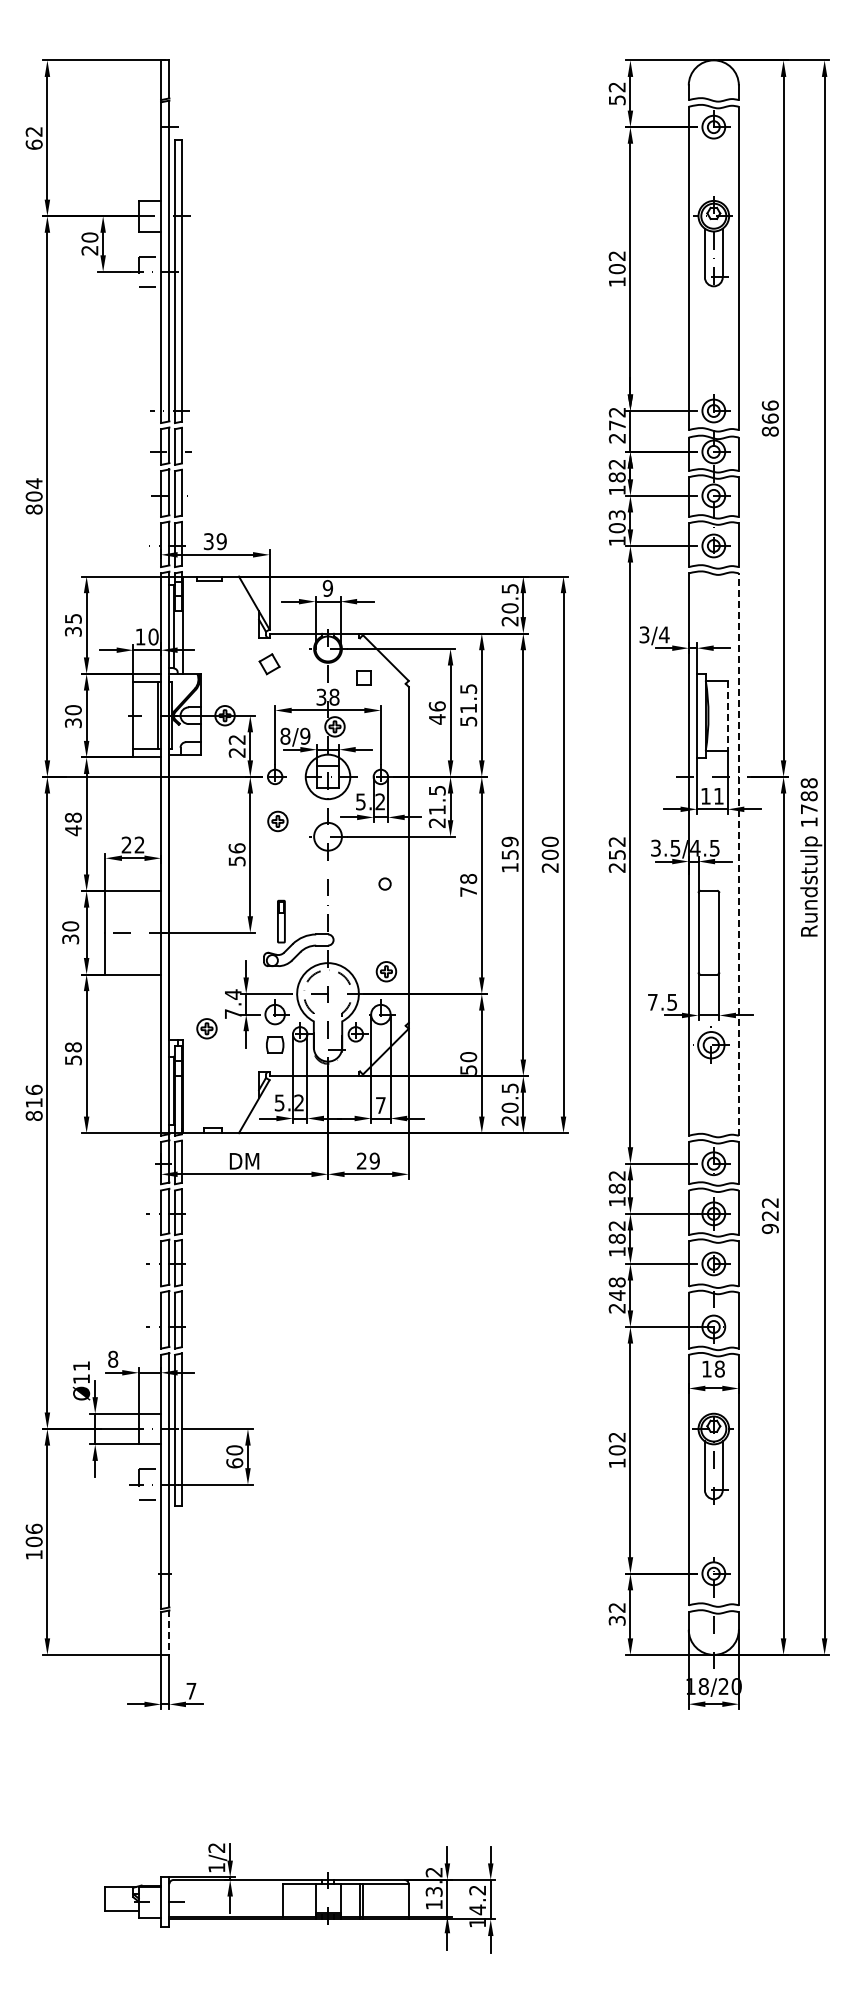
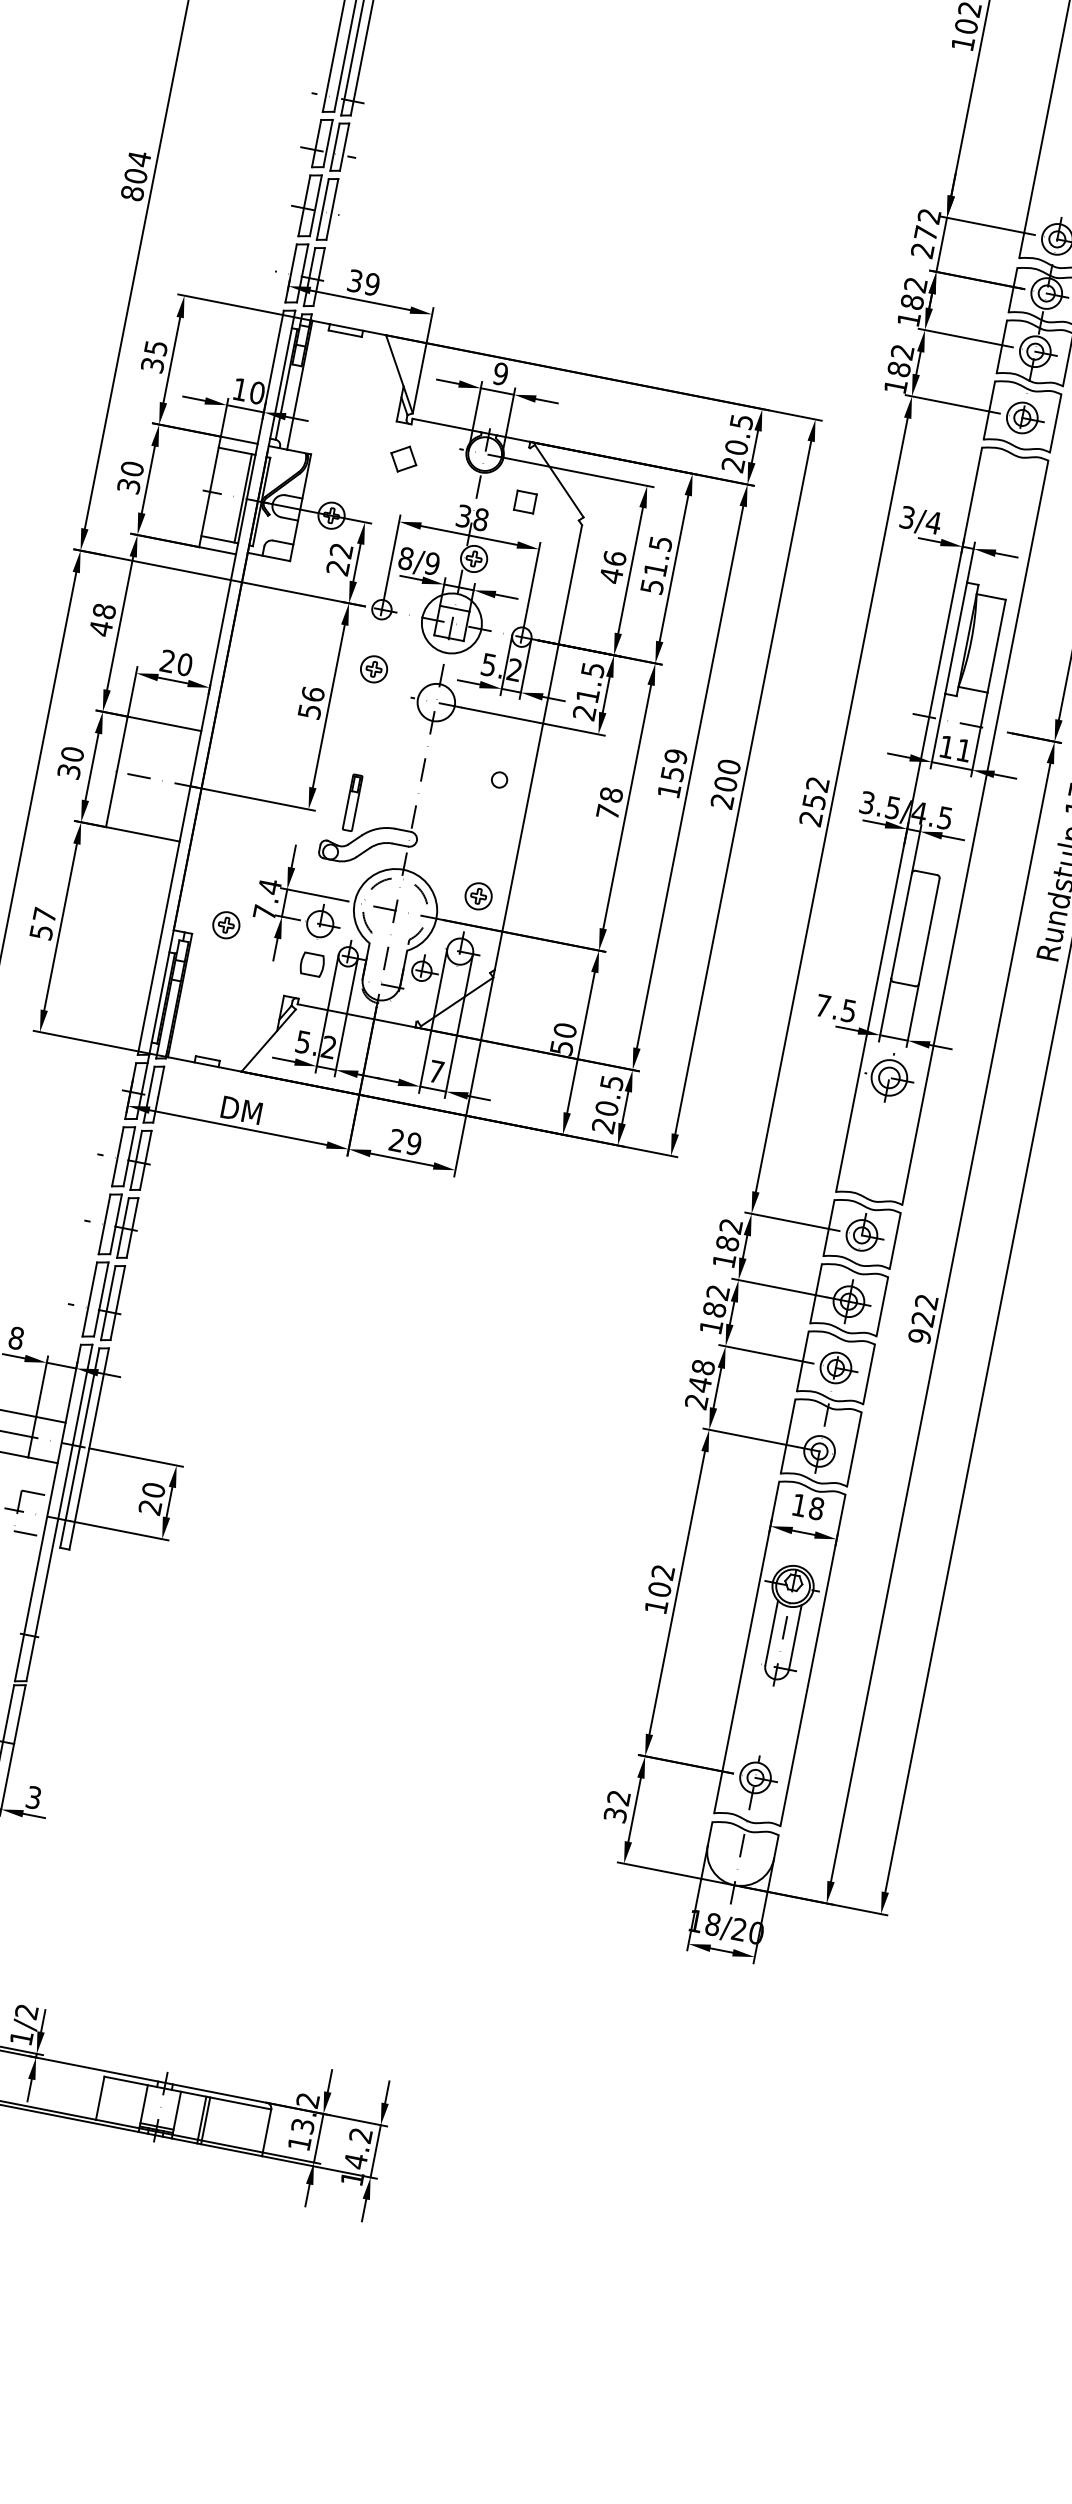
text: (617, 521) -> (901, 360), 103 -> 182
line: (727, 716) -> (996, 647), dashed -> solid
text: (139, 844) -> (184, 663), 22 -> 20
line: (738, 854) -> (974, 832), dashed -> solid
text: (73, 1047) -> (44, 915), 58 -> 57
text: (234, 1463) -> (149, 1507), 60 -> 20
line: (169, 1633) -> (19, 1715), dashed -> solid
text: (191, 1690) -> (34, 1796), 7 -> 3

